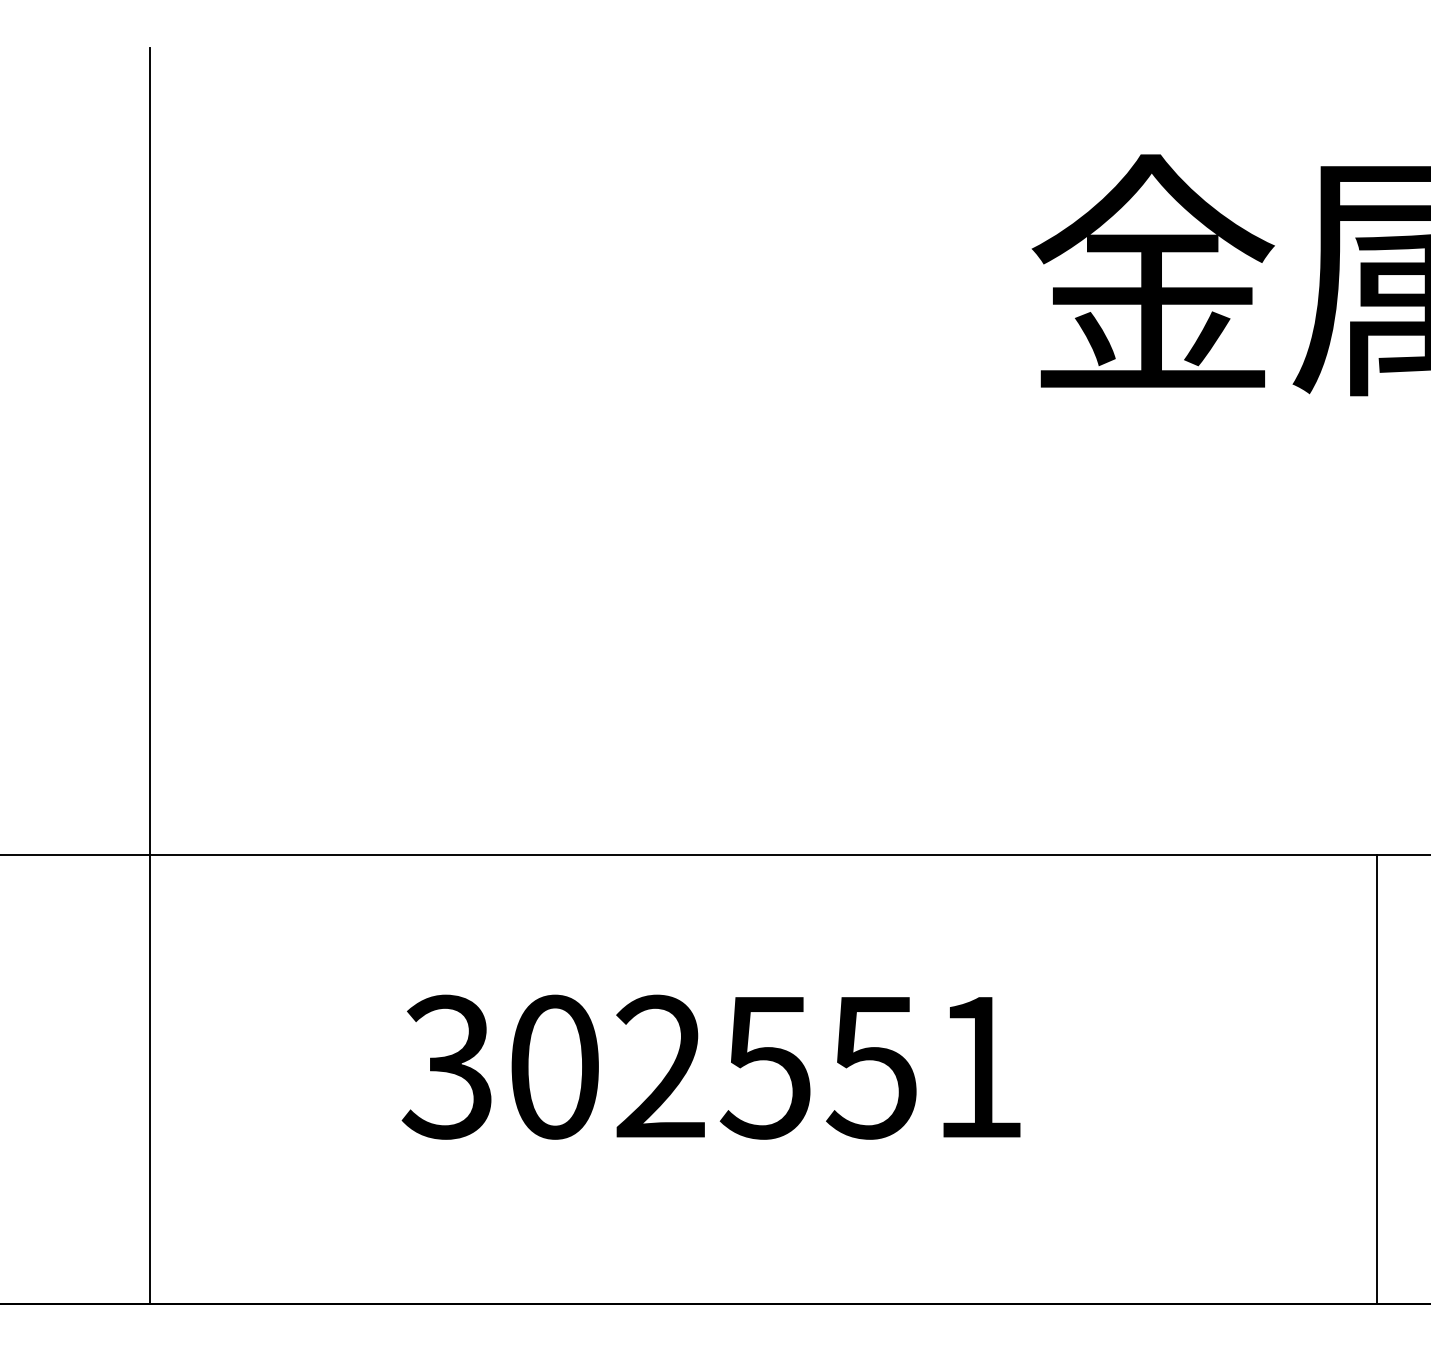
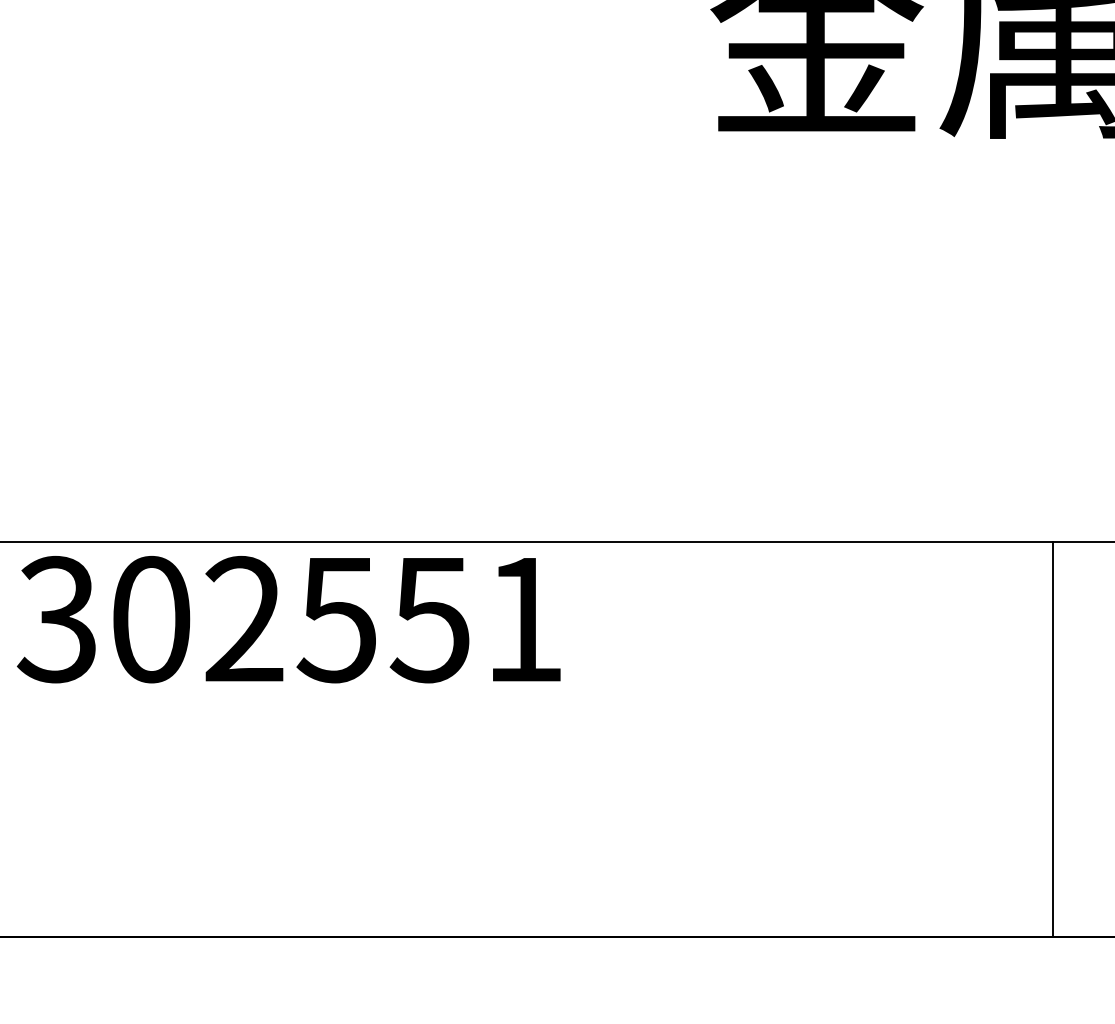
text: (710, 1066) -> (288, 619), moved
line: (1376, 1079) -> (1052, 739), moved

